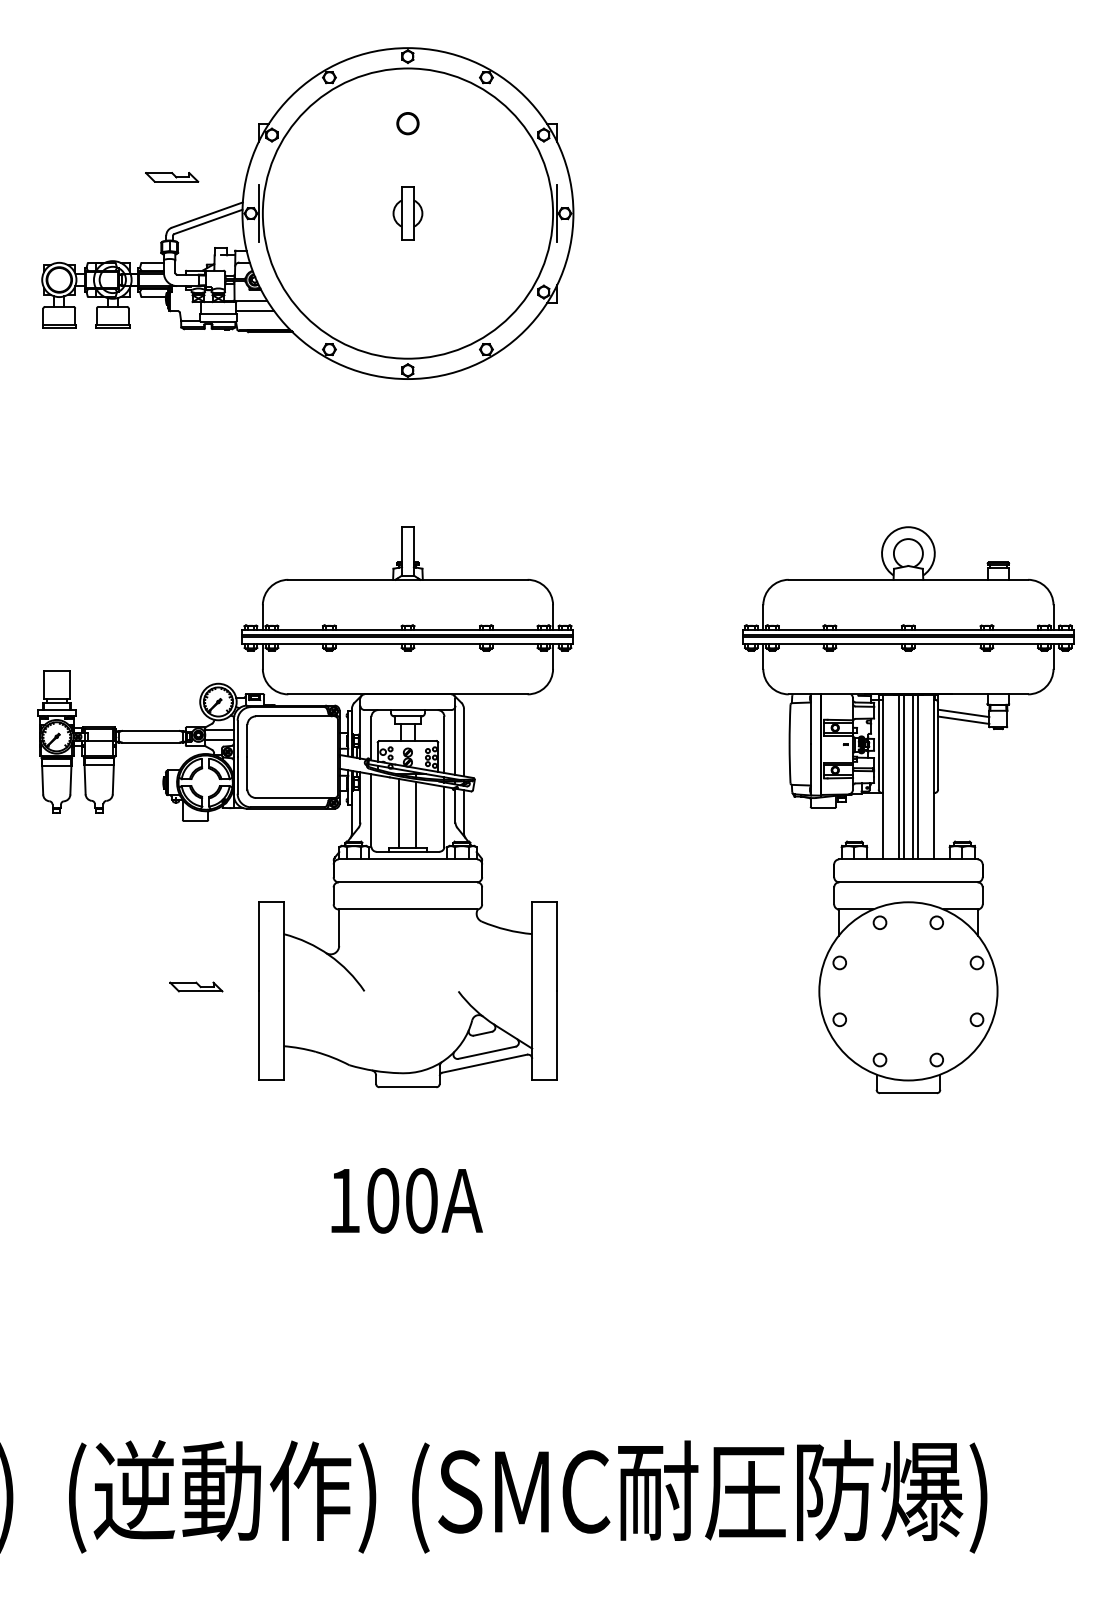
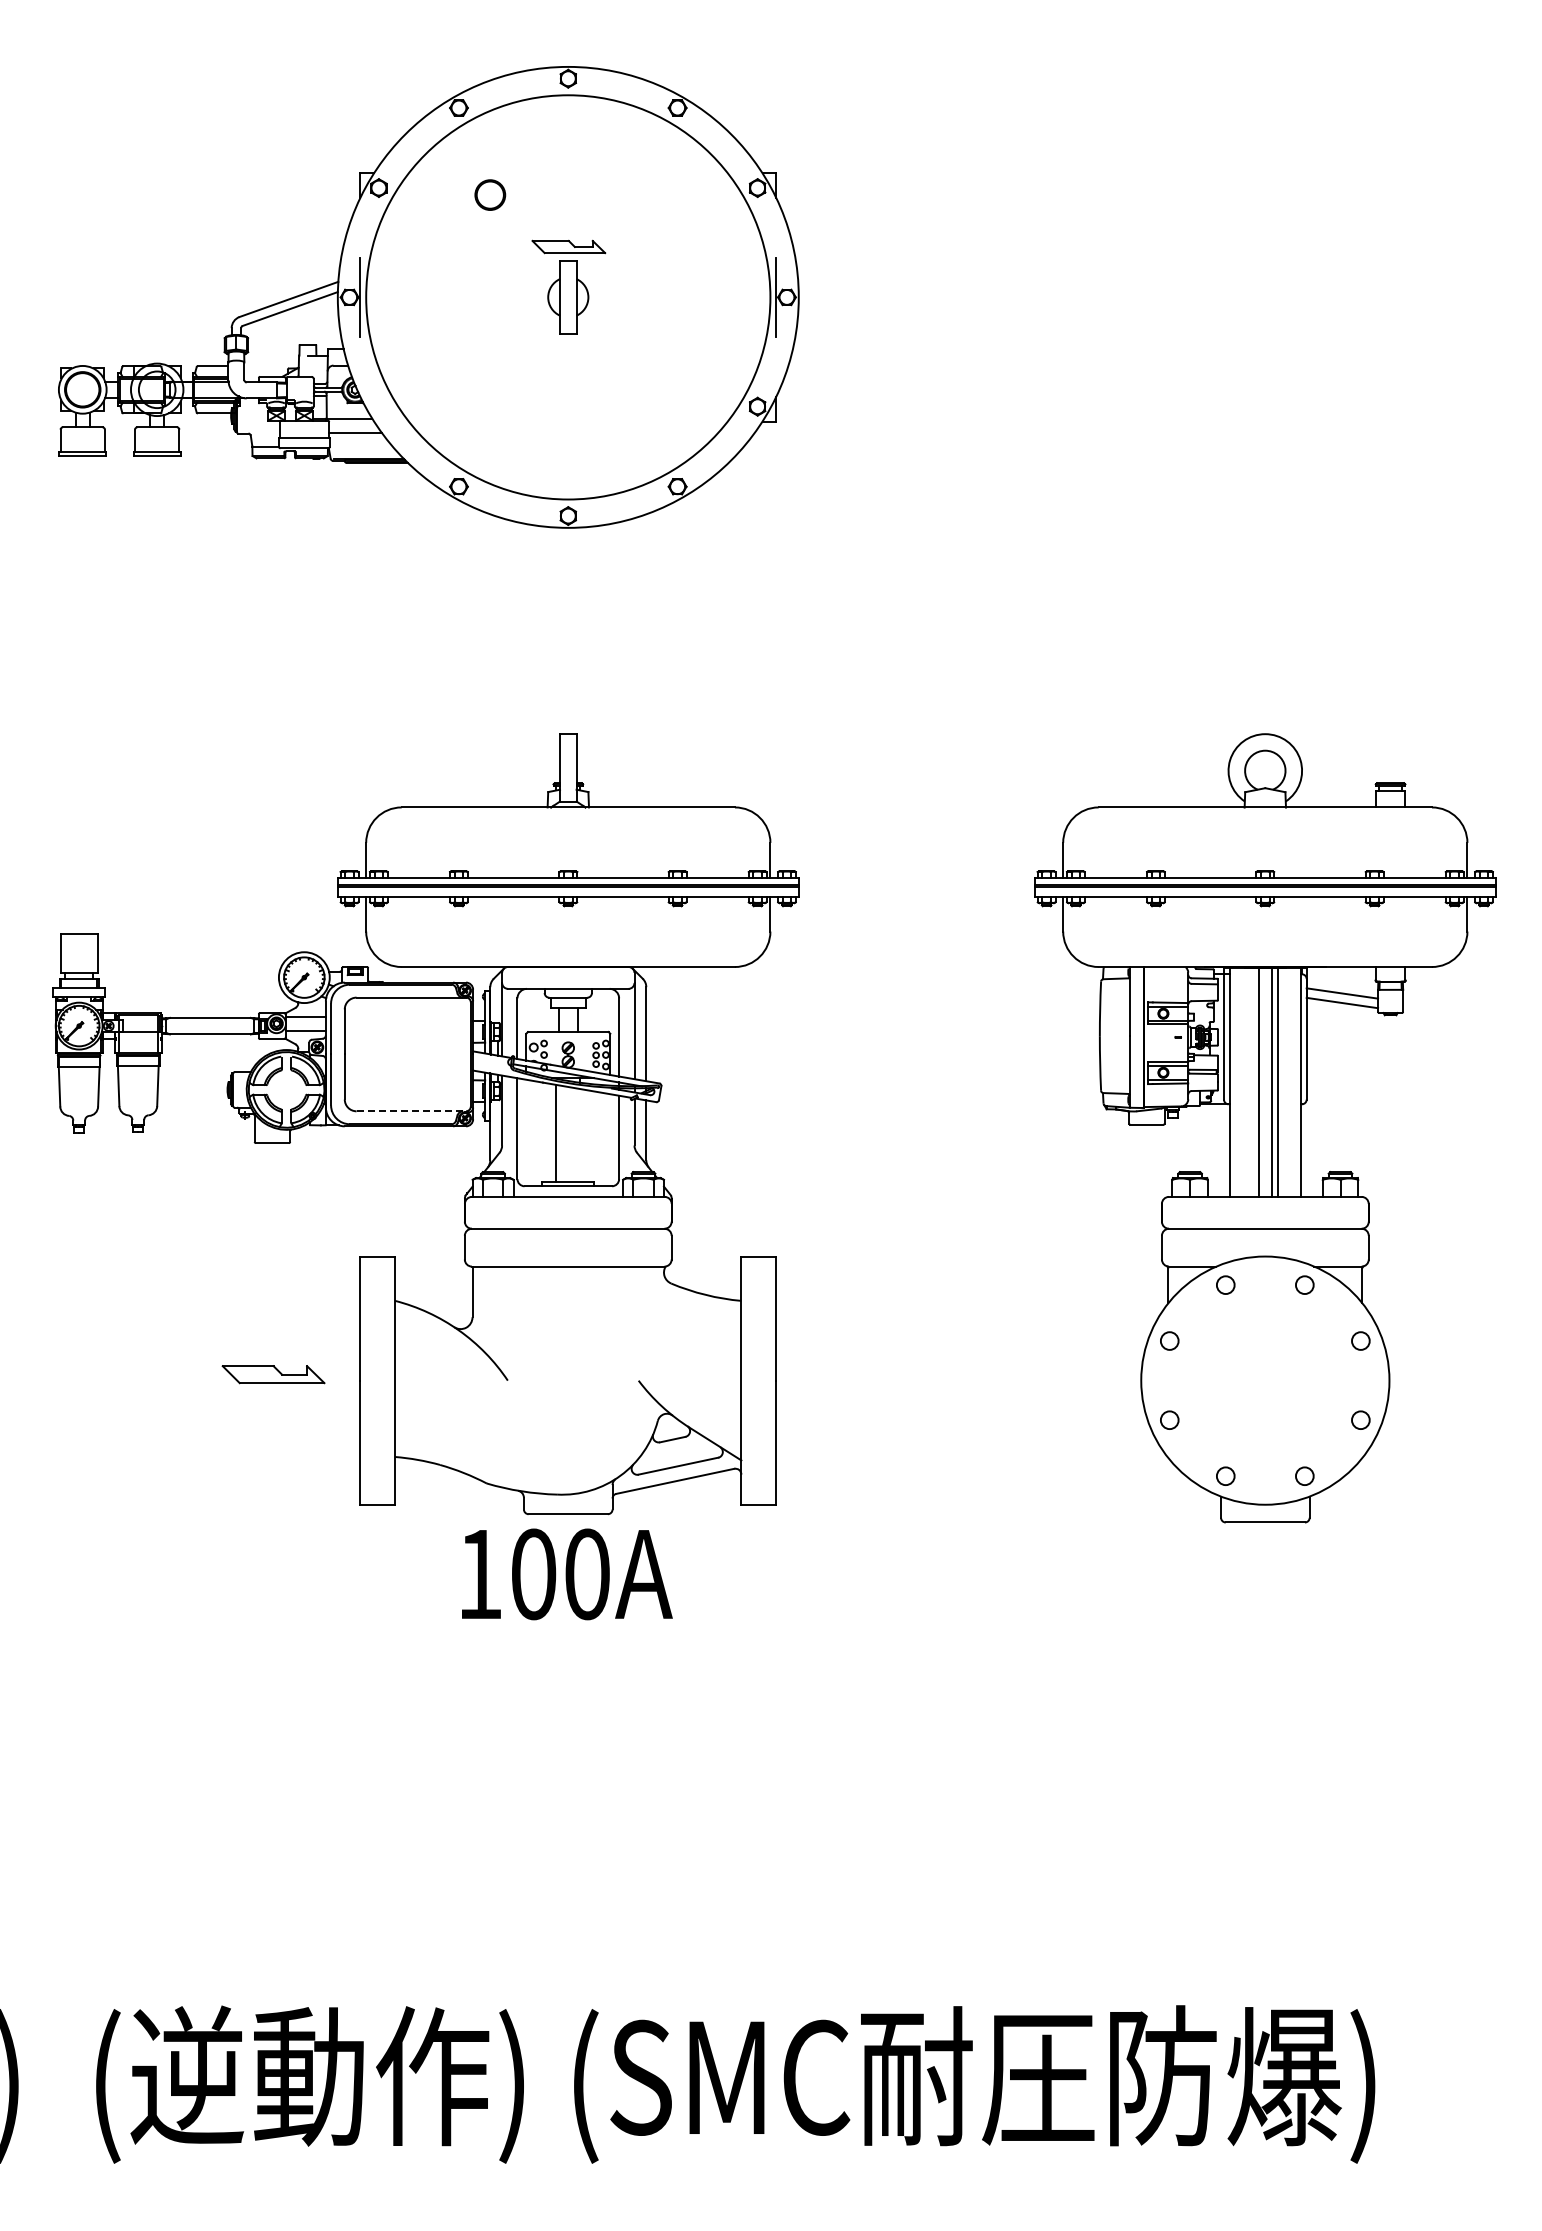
part: (408, 123) -> (490, 194), moved
part: (171, 177) -> (568, 246), moved
line: (899, 777) -> (1252, 1082), removed
line: (295, 798) -> (411, 1111), solid -> dashed
line: (416, 815) -> (580, 1135), removed
part: (196, 986) -> (273, 1374), size x1.4
text: (407, 1200) -> (567, 1574), moved

